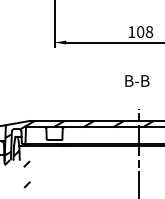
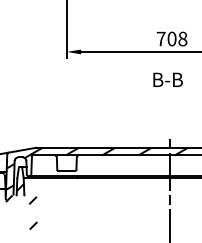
text: (131, 31) -> (160, 38), 108 -> 708
text: (136, 80) -> (167, 79), moved

